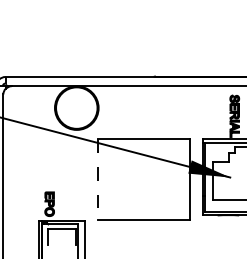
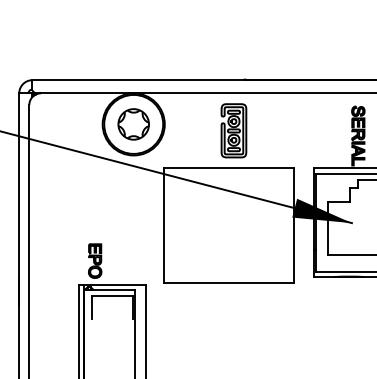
part: (76, 108) -> (133, 124), added
part: (146, 112) -> (233, 130), added
line: (98, 179) -> (164, 226), dashed -> solid

